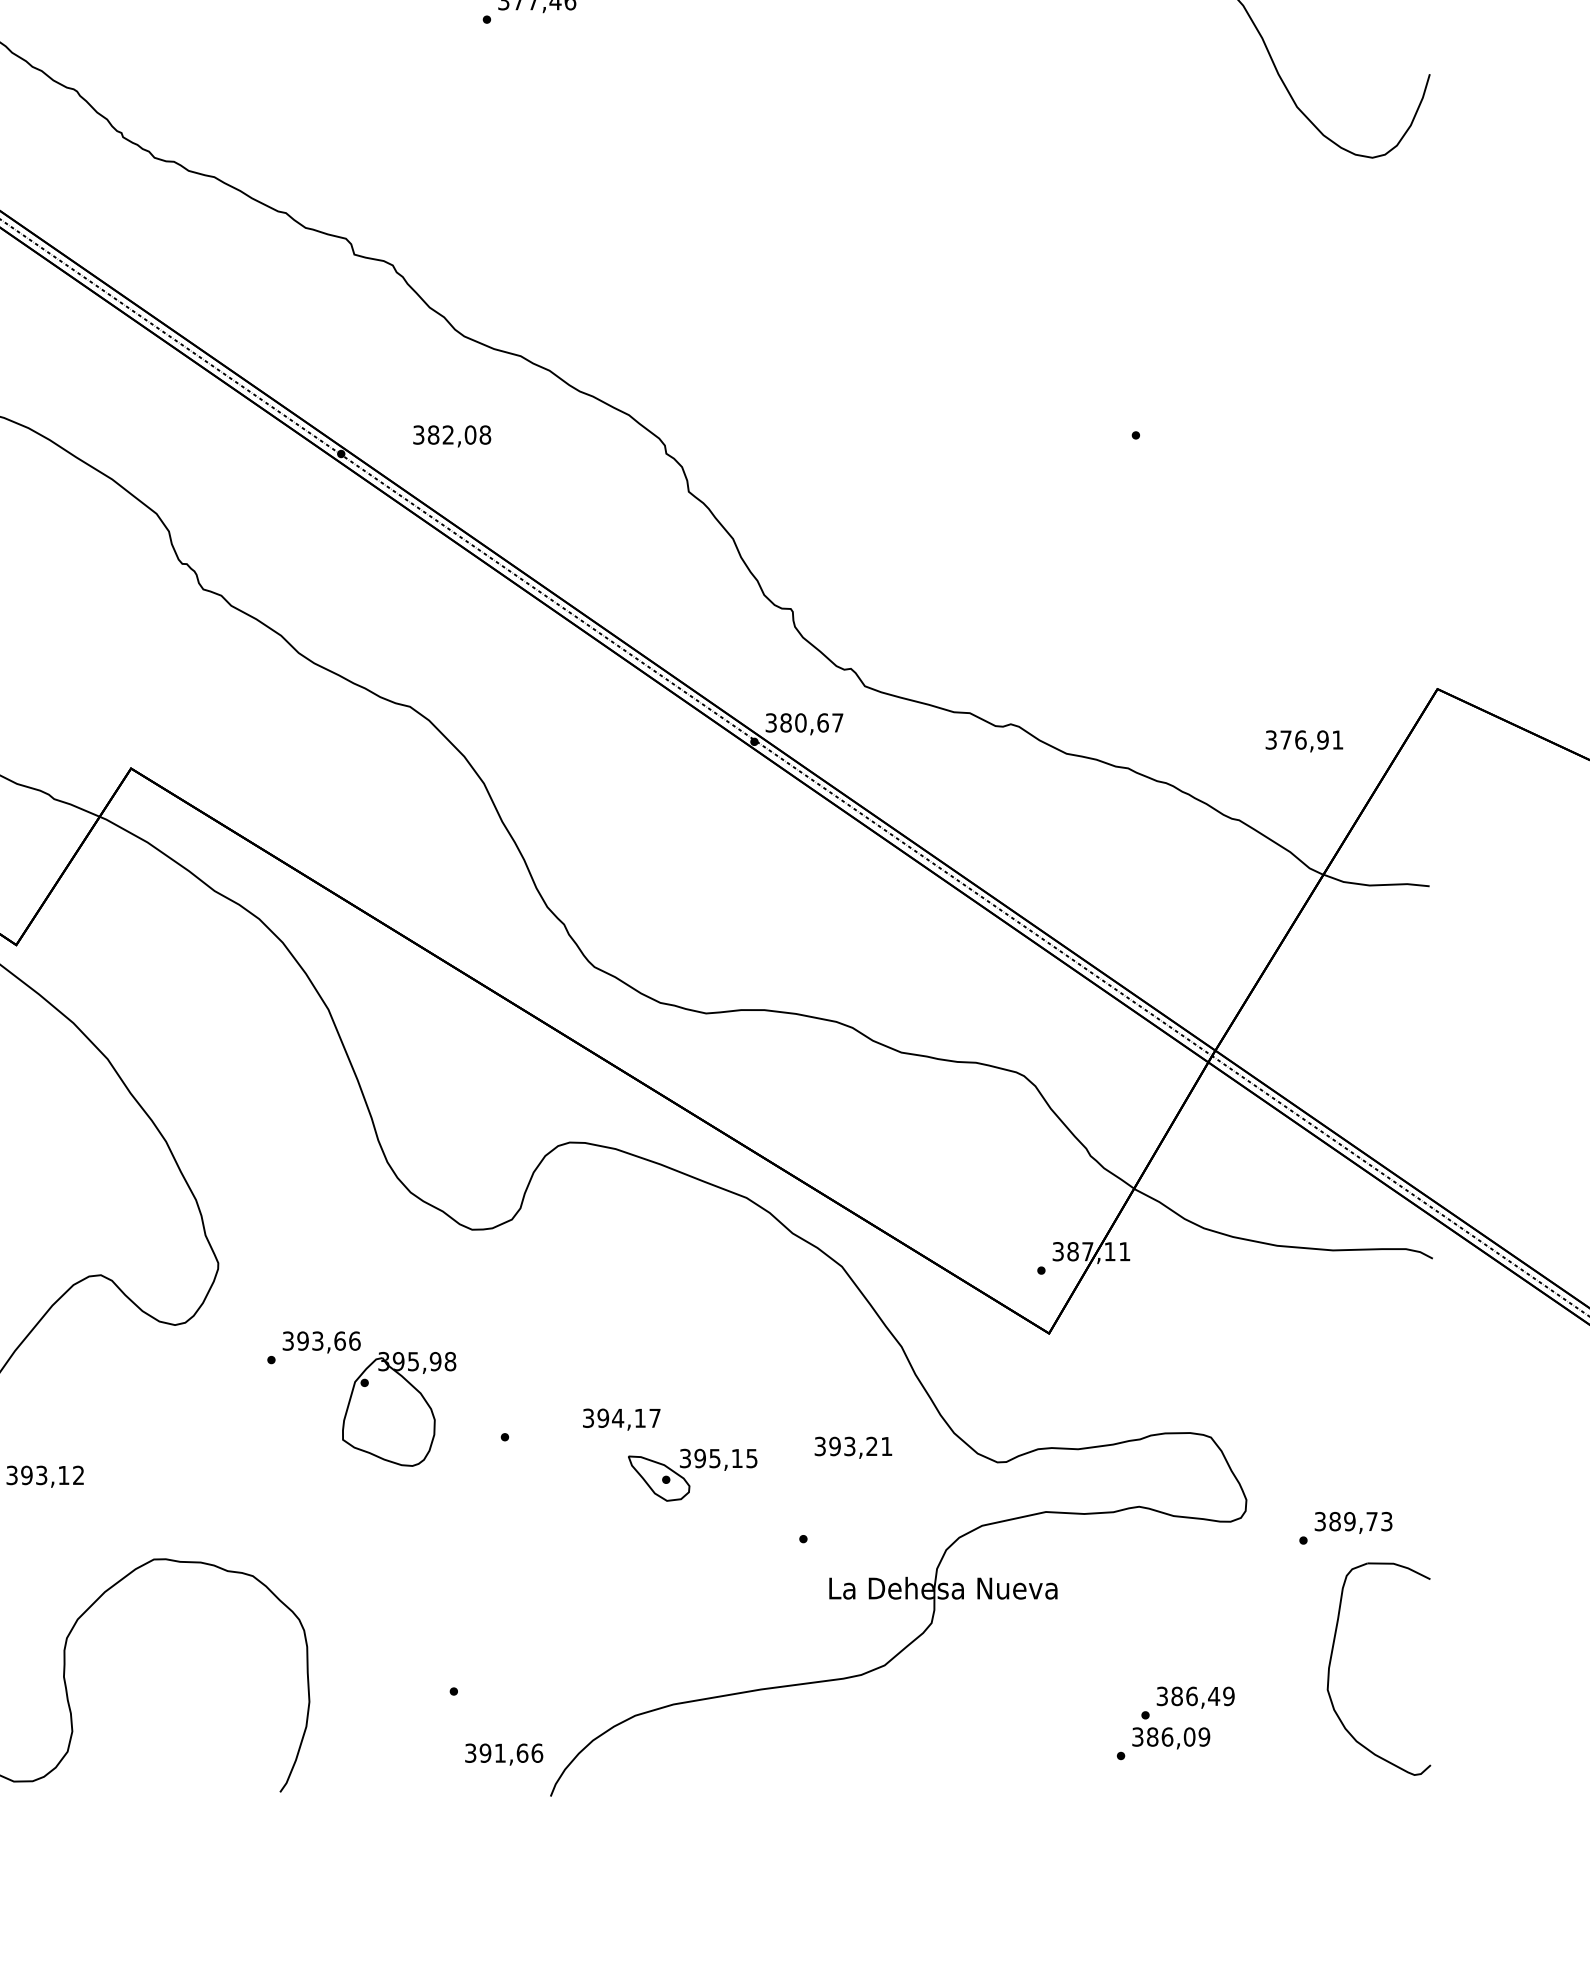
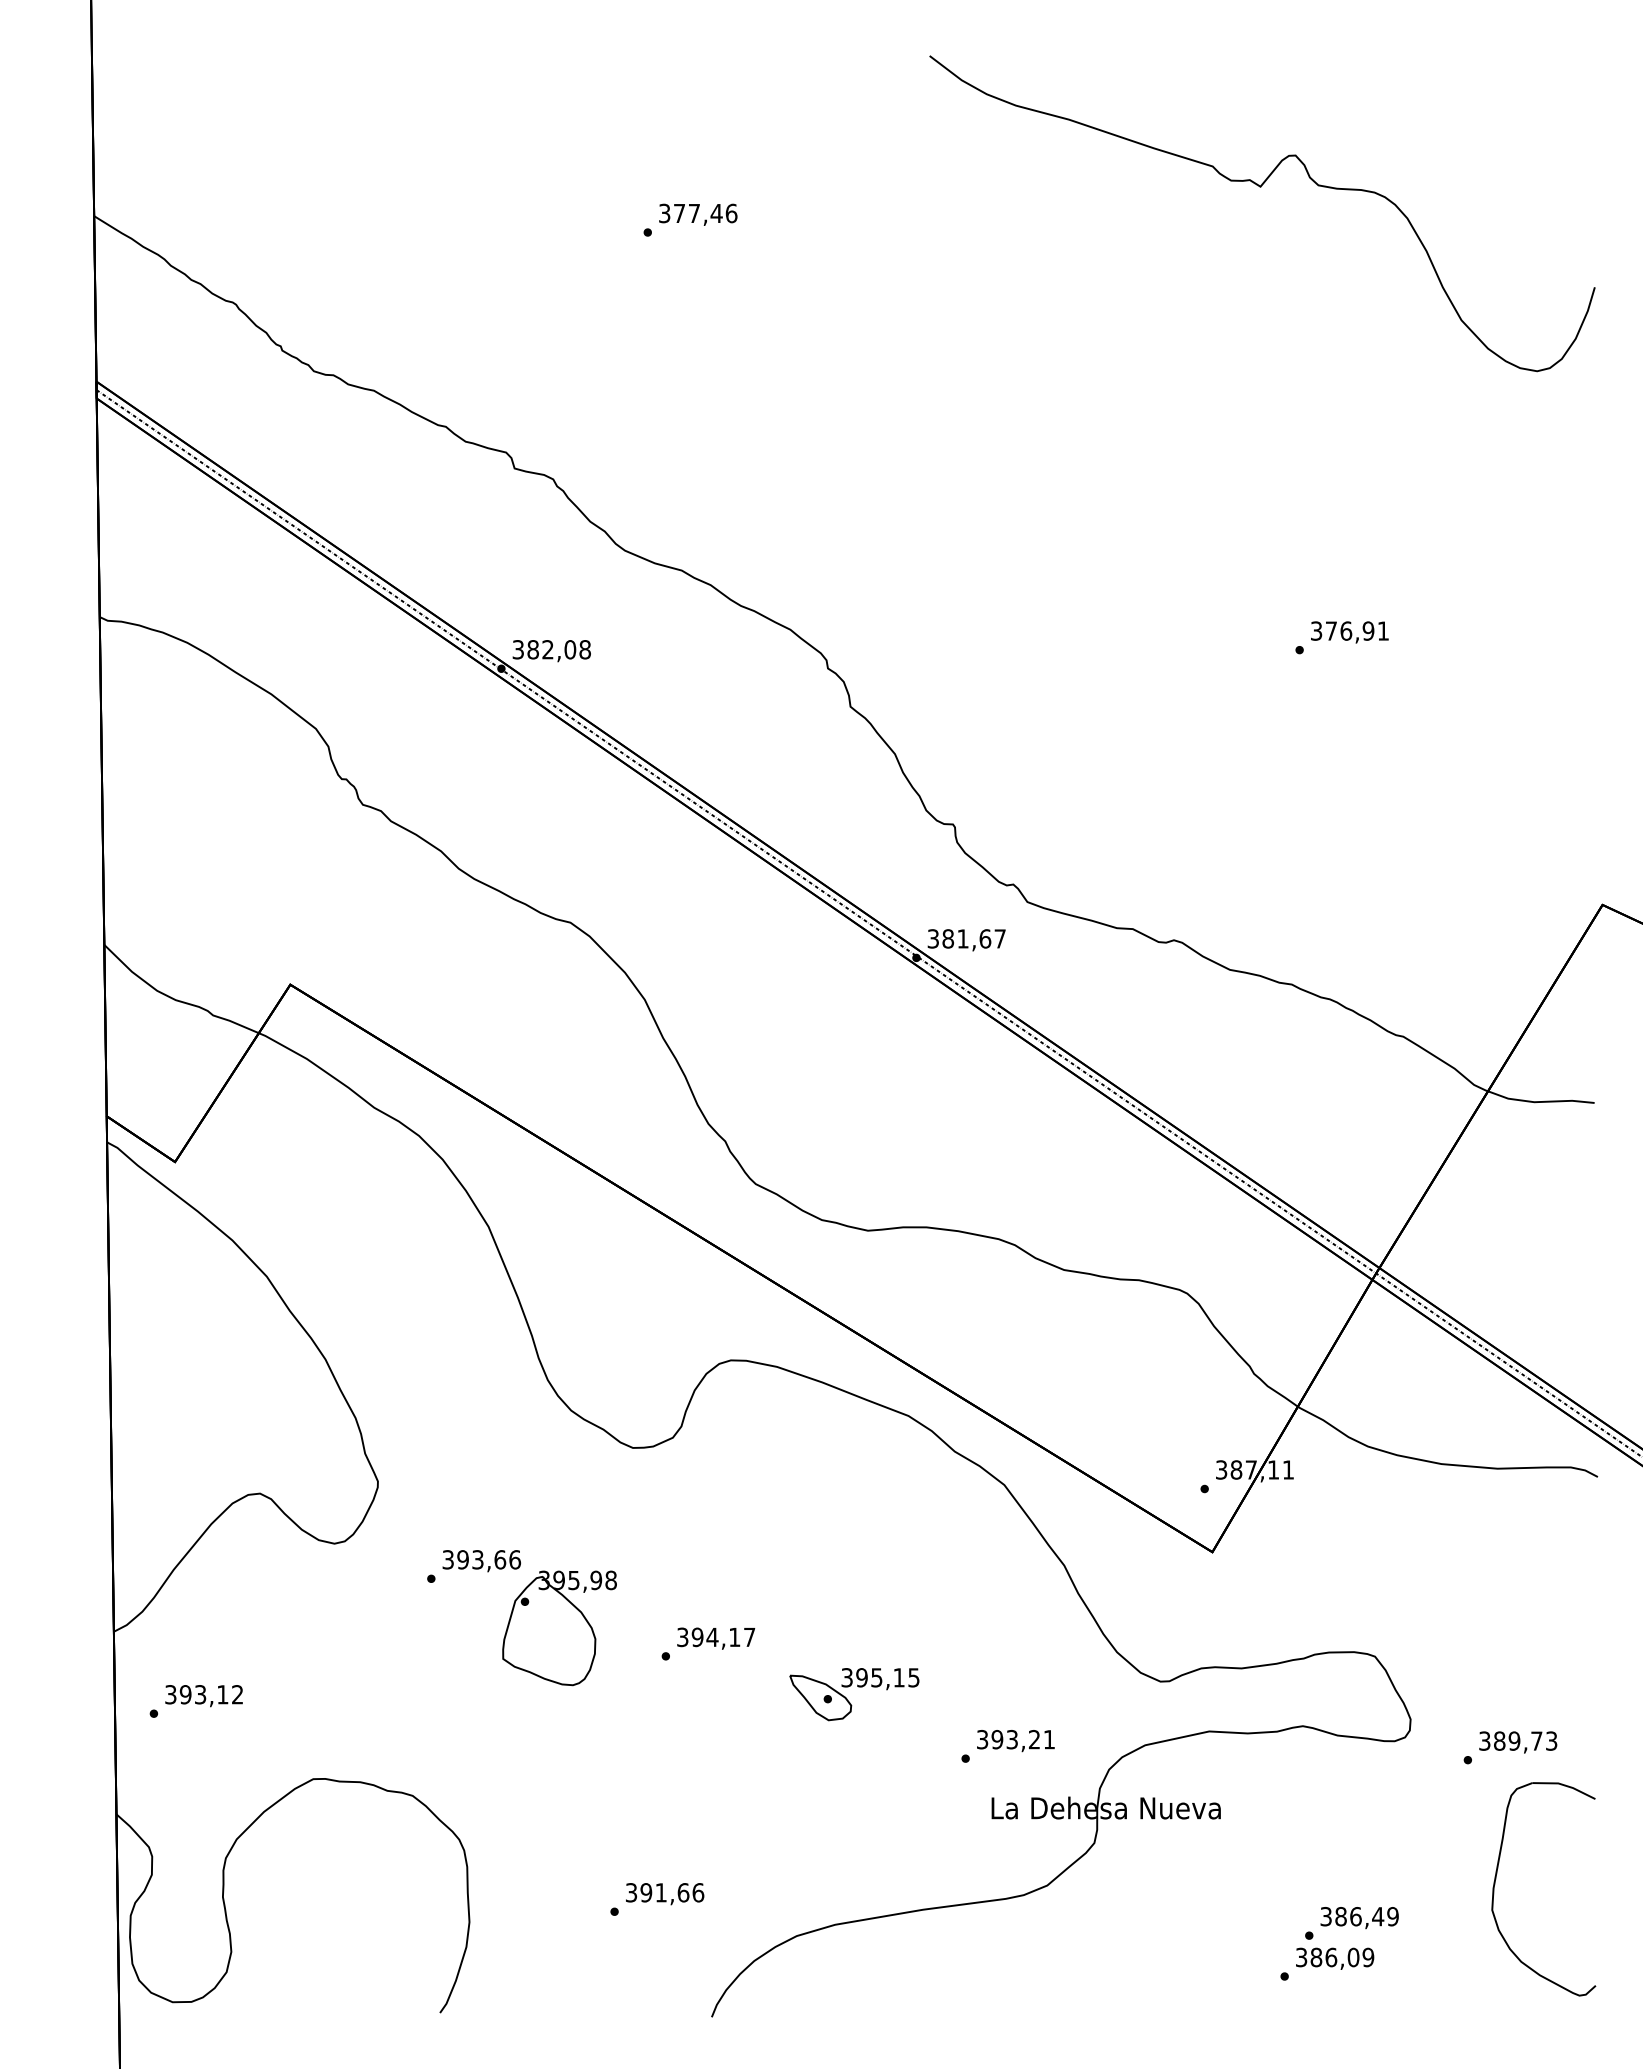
text: (451, 436) -> (551, 651), moved
text: (800, 722) -> (962, 938), 380,67 -> 381,67
text: (1304, 741) -> (1349, 632), moved
text: (622, 1419) -> (716, 1638), moved
text: (853, 1448) -> (1015, 1741), moved
text: (504, 1754) -> (665, 1894), moved

